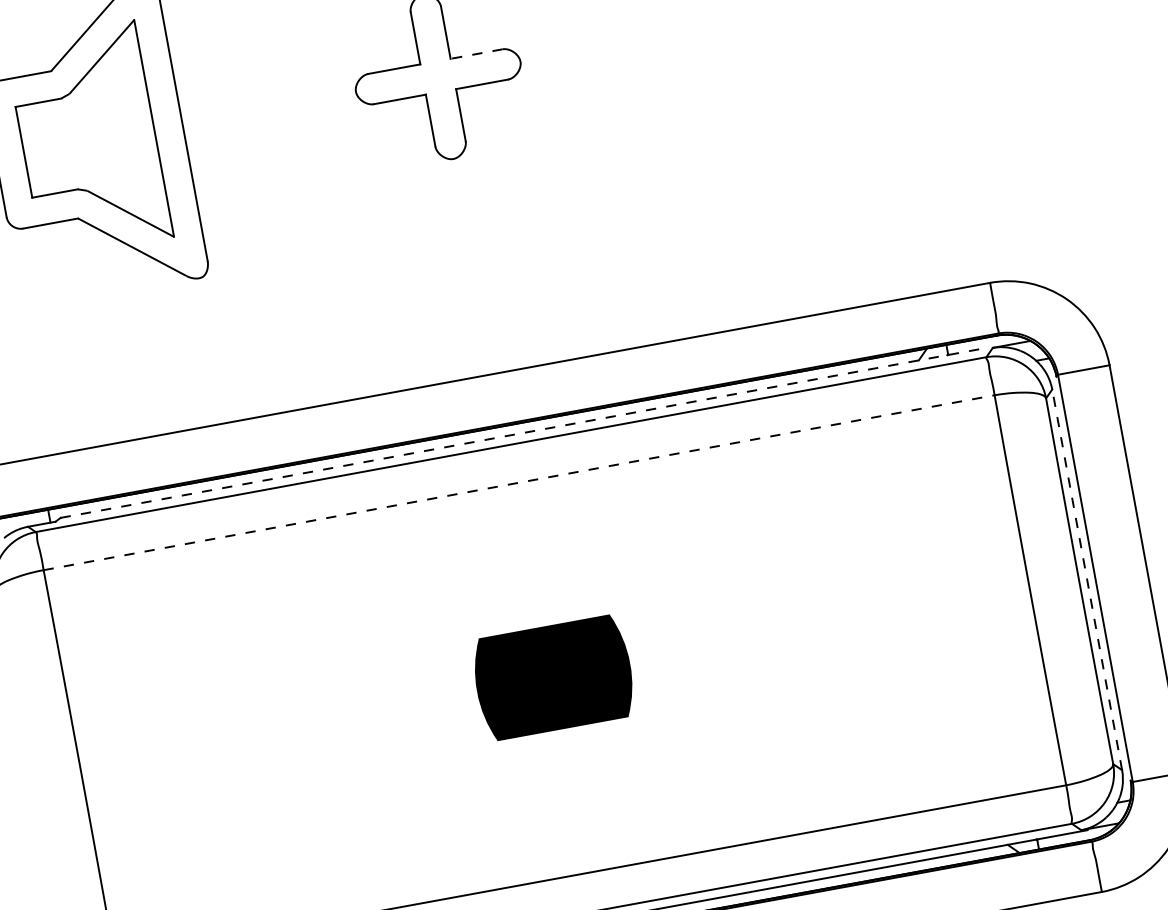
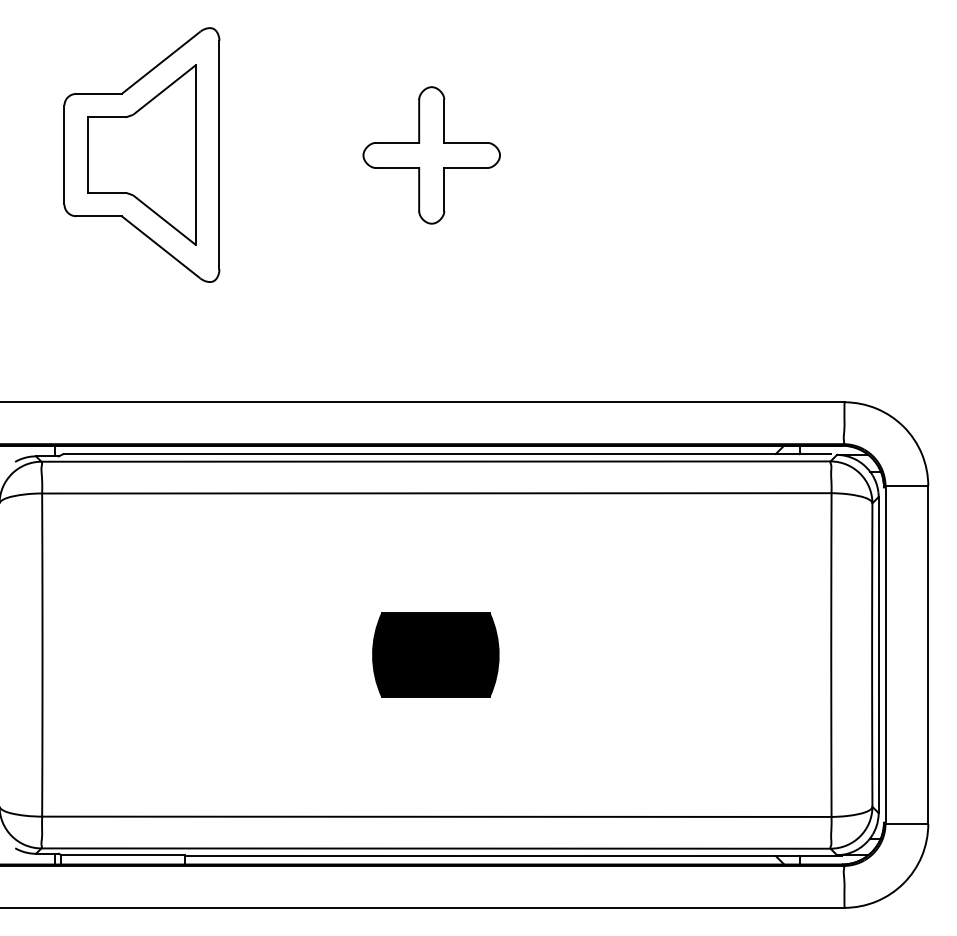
line: (476, 53) -> (465, 142), dashed -> solid
line: (523, 433) -> (447, 454), dashed -> solid
line: (518, 482) -> (436, 493), dashed -> solid
line: (1086, 579) -> (878, 654), dashed -> solid

